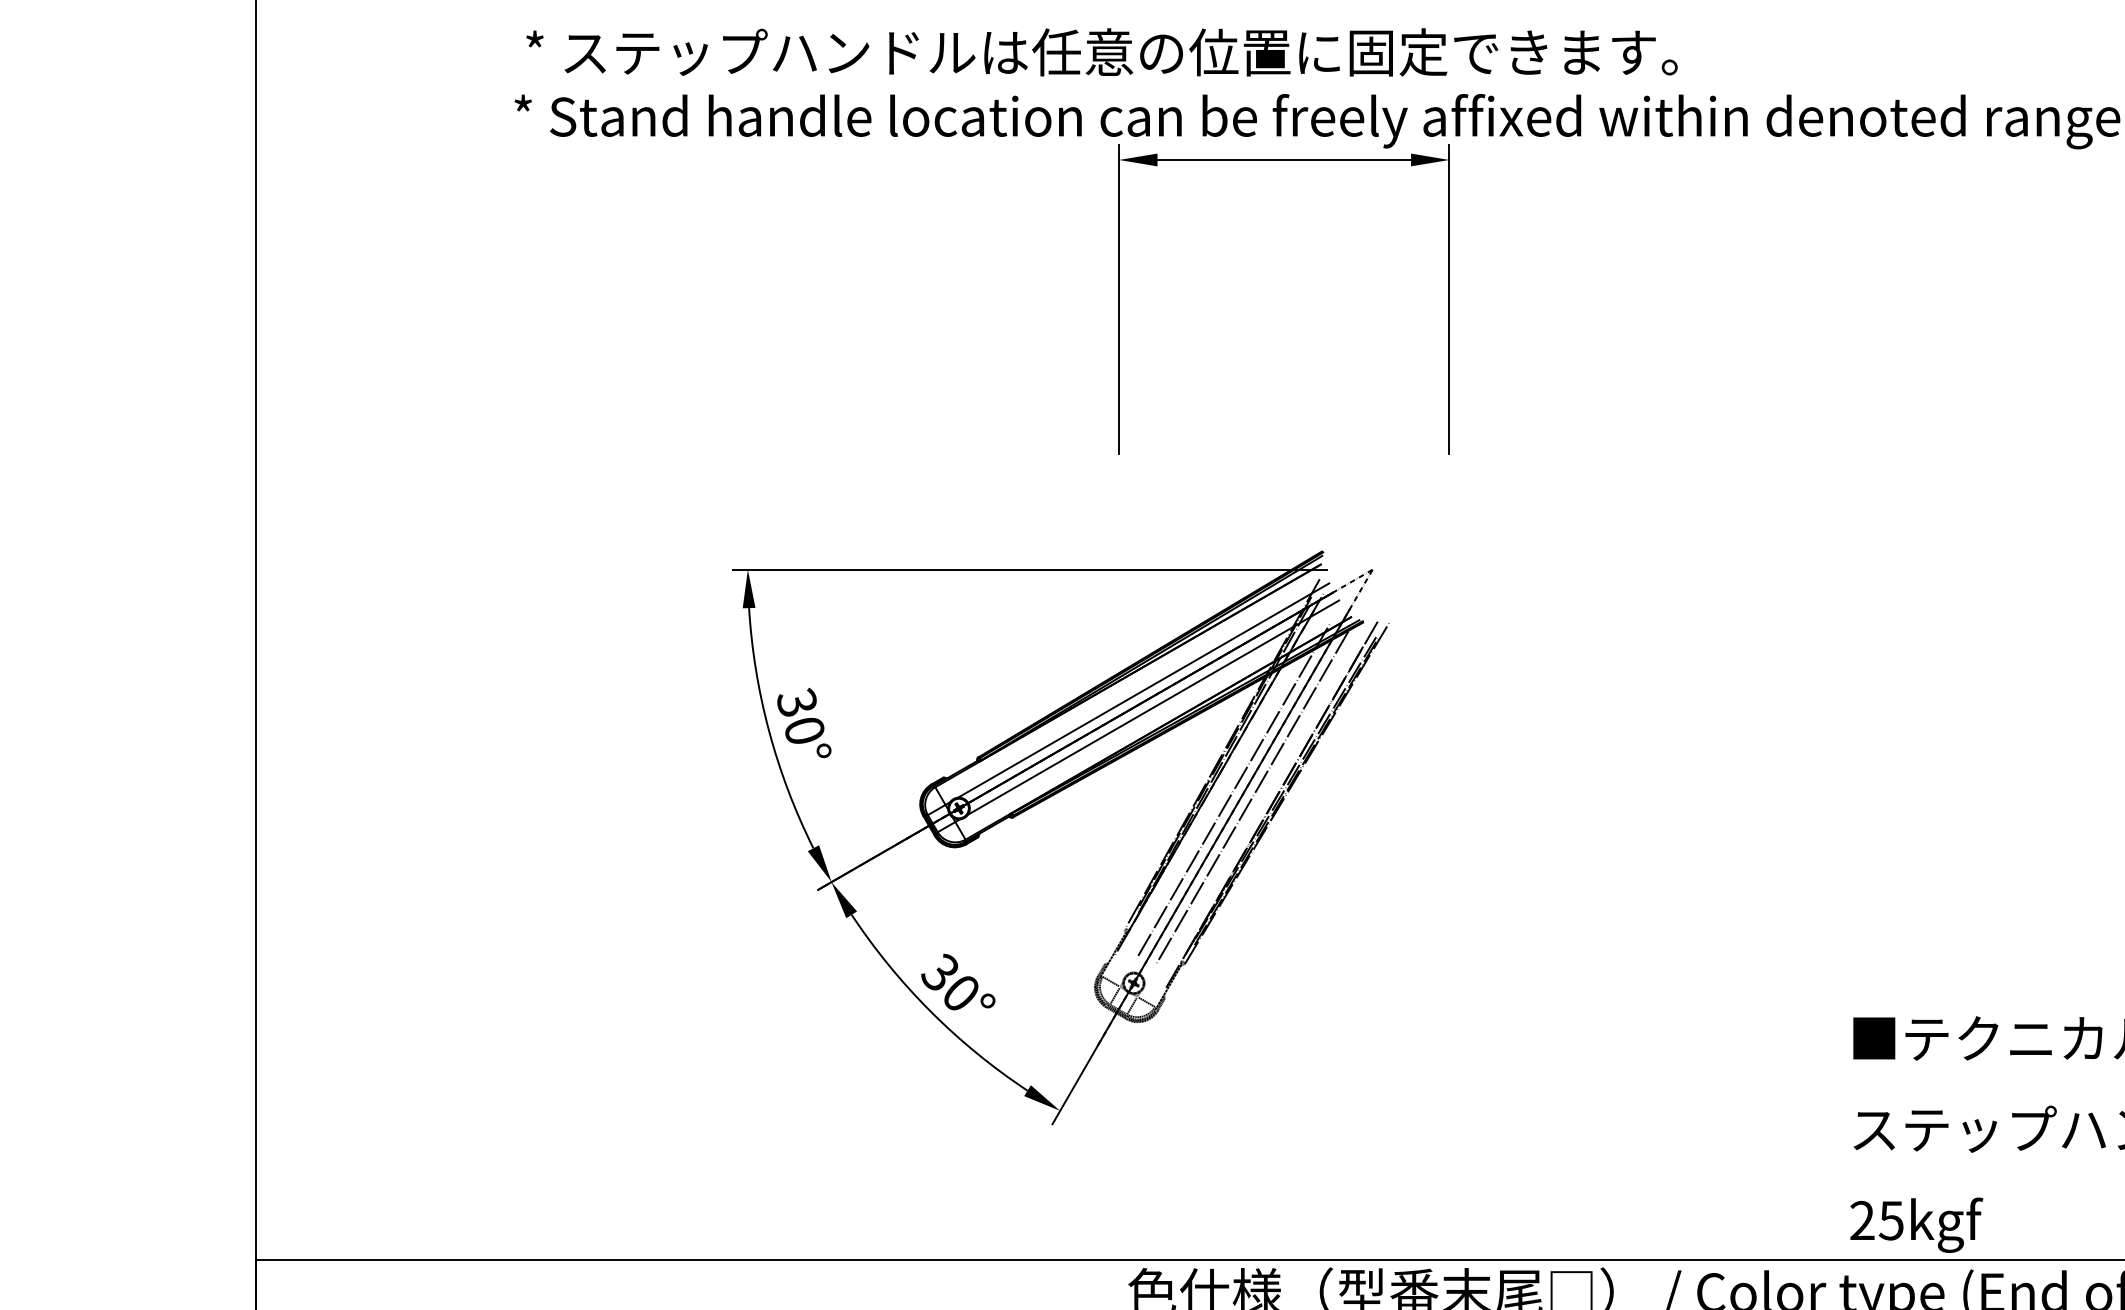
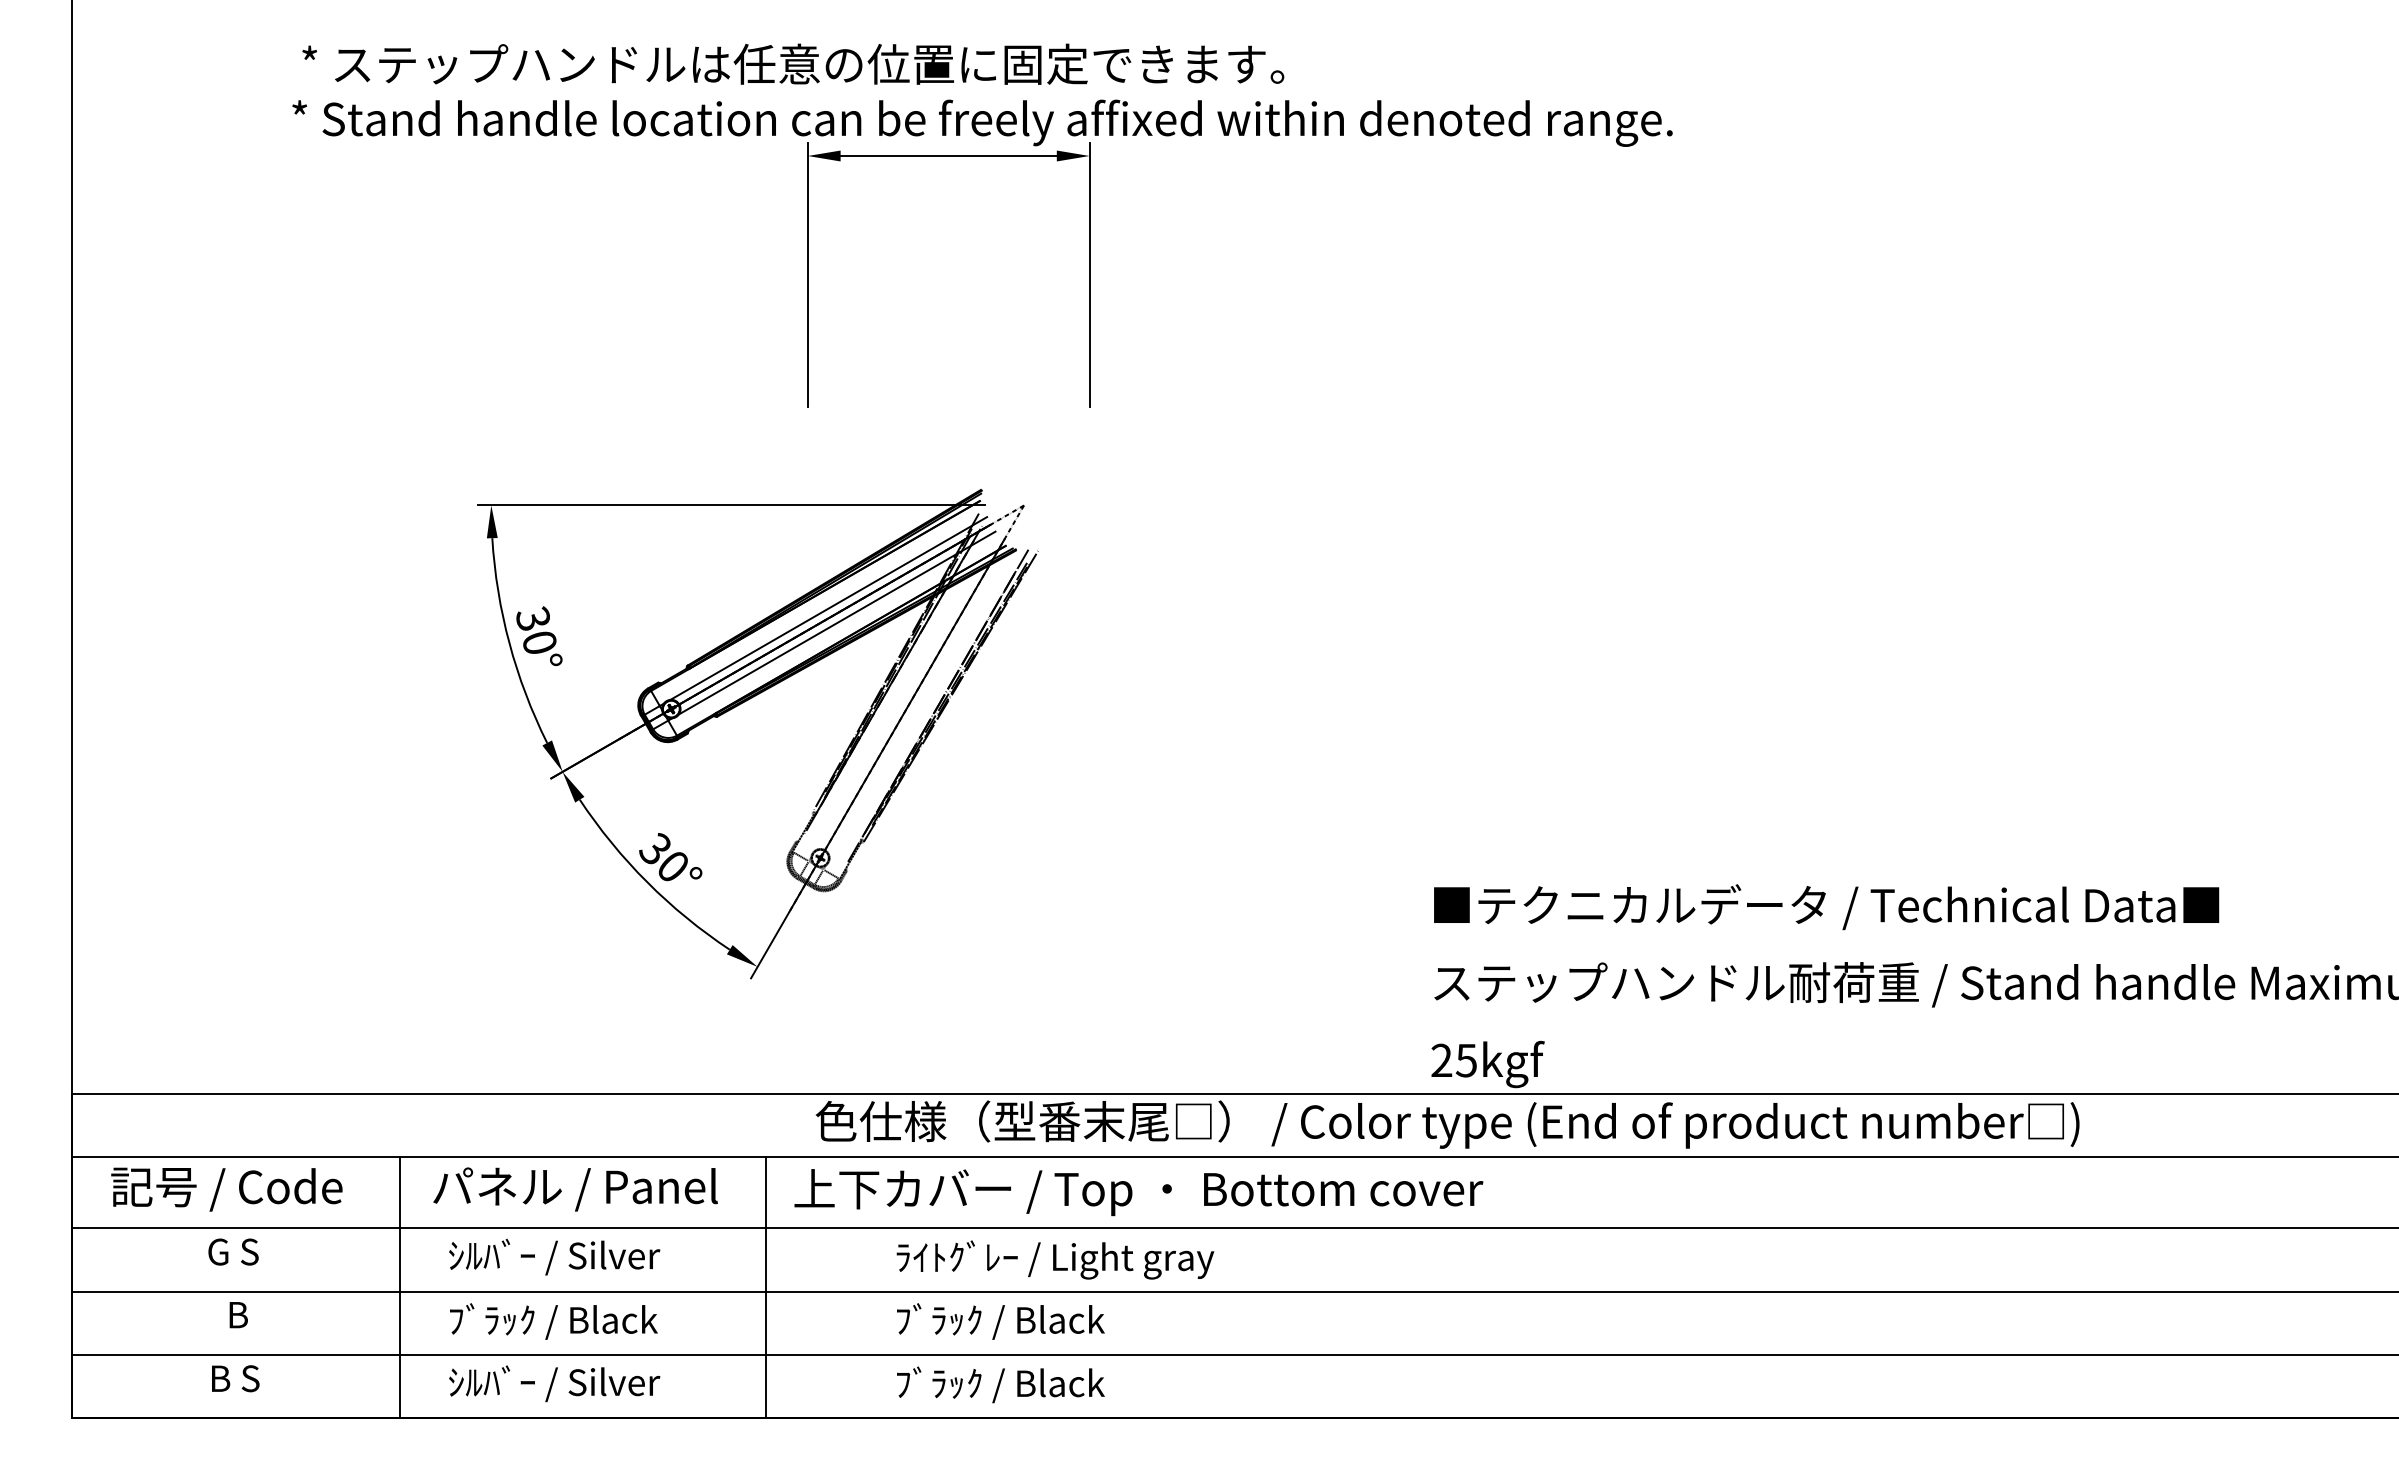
line: (1234, 787) -> (906, 691), removed
line: (1251, 798) -> (920, 700), removed

